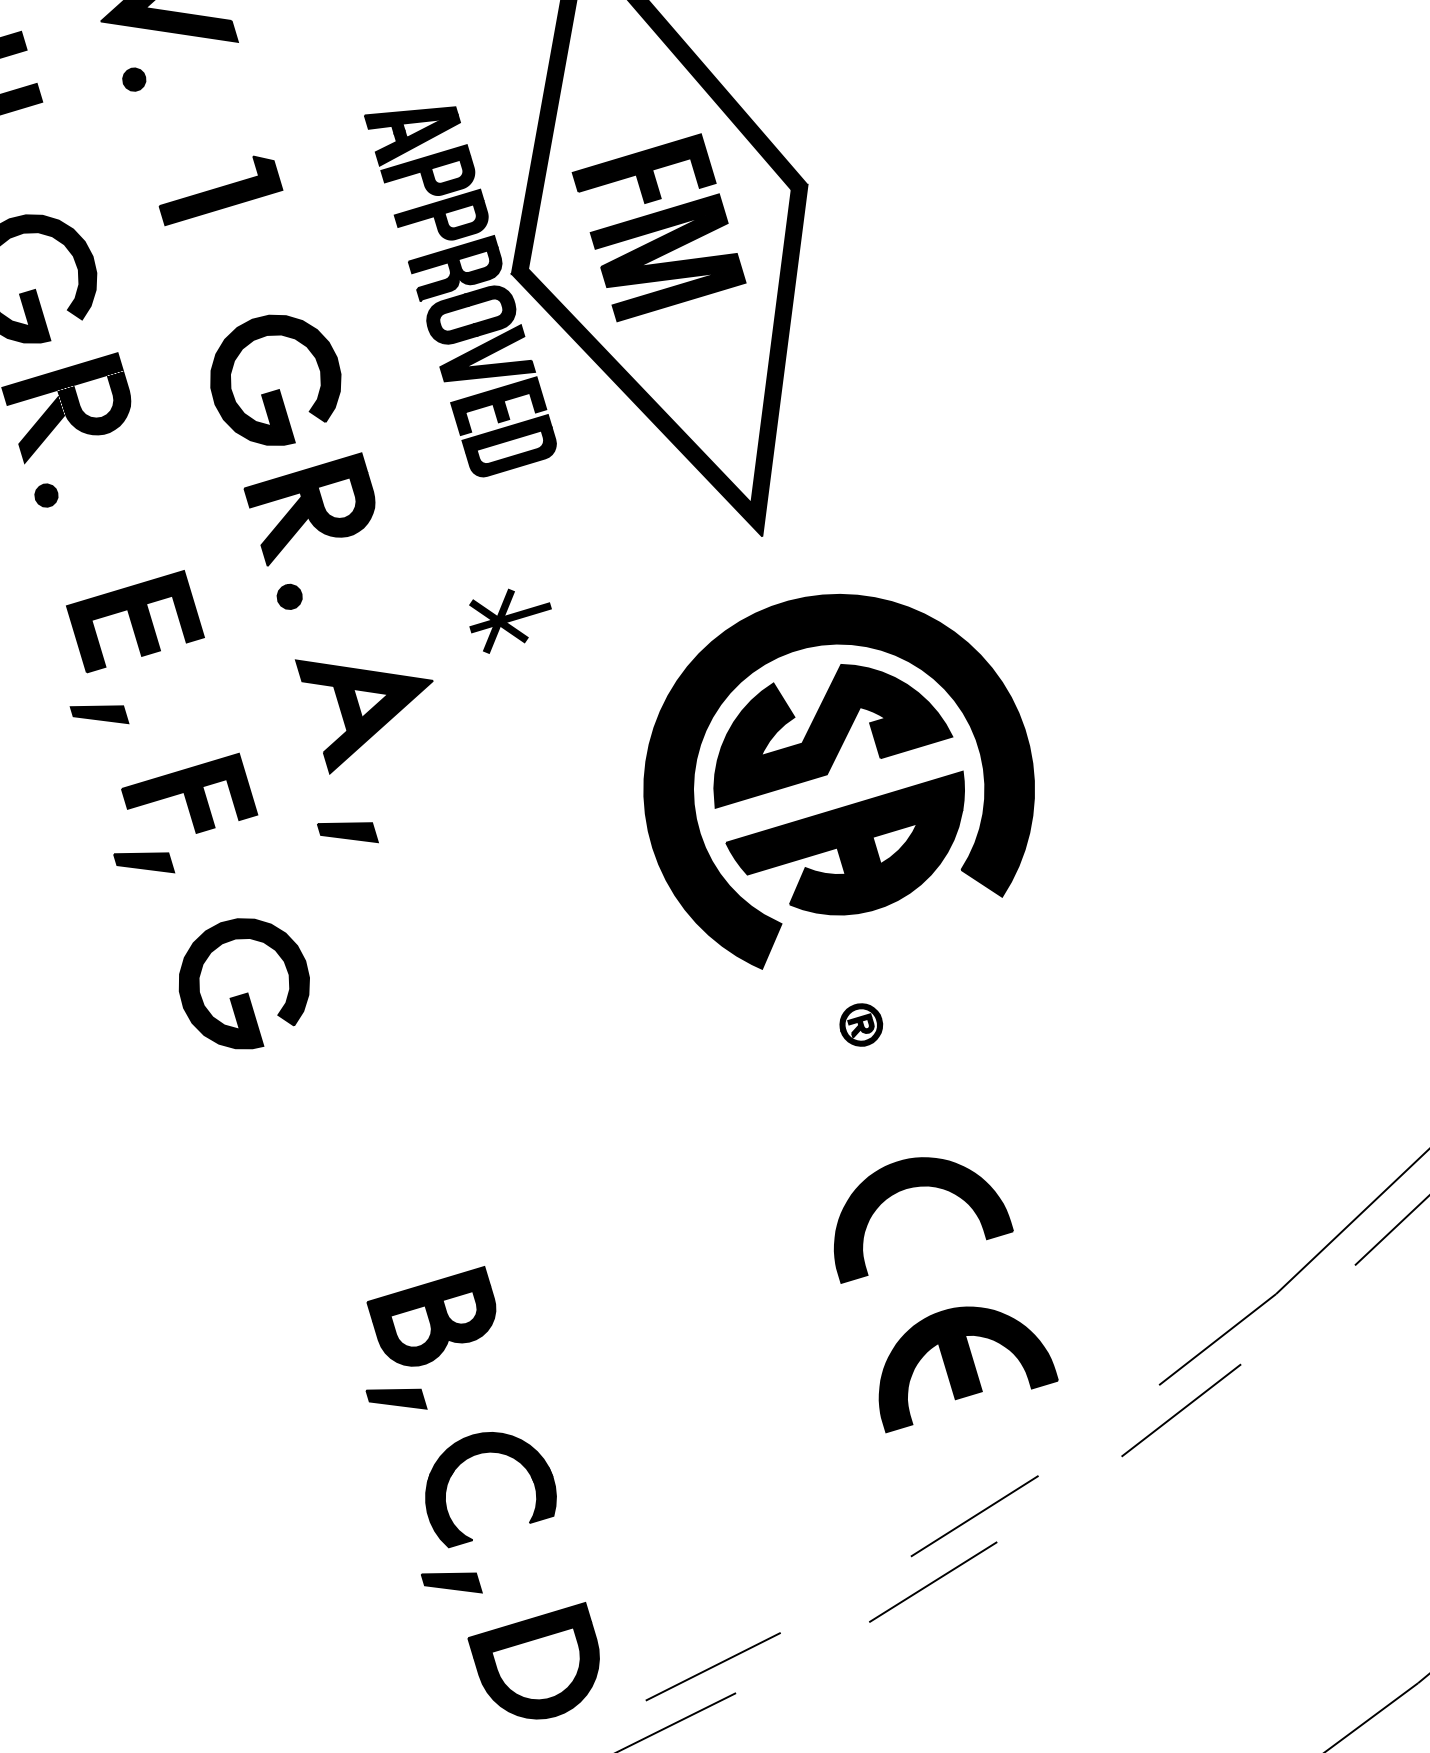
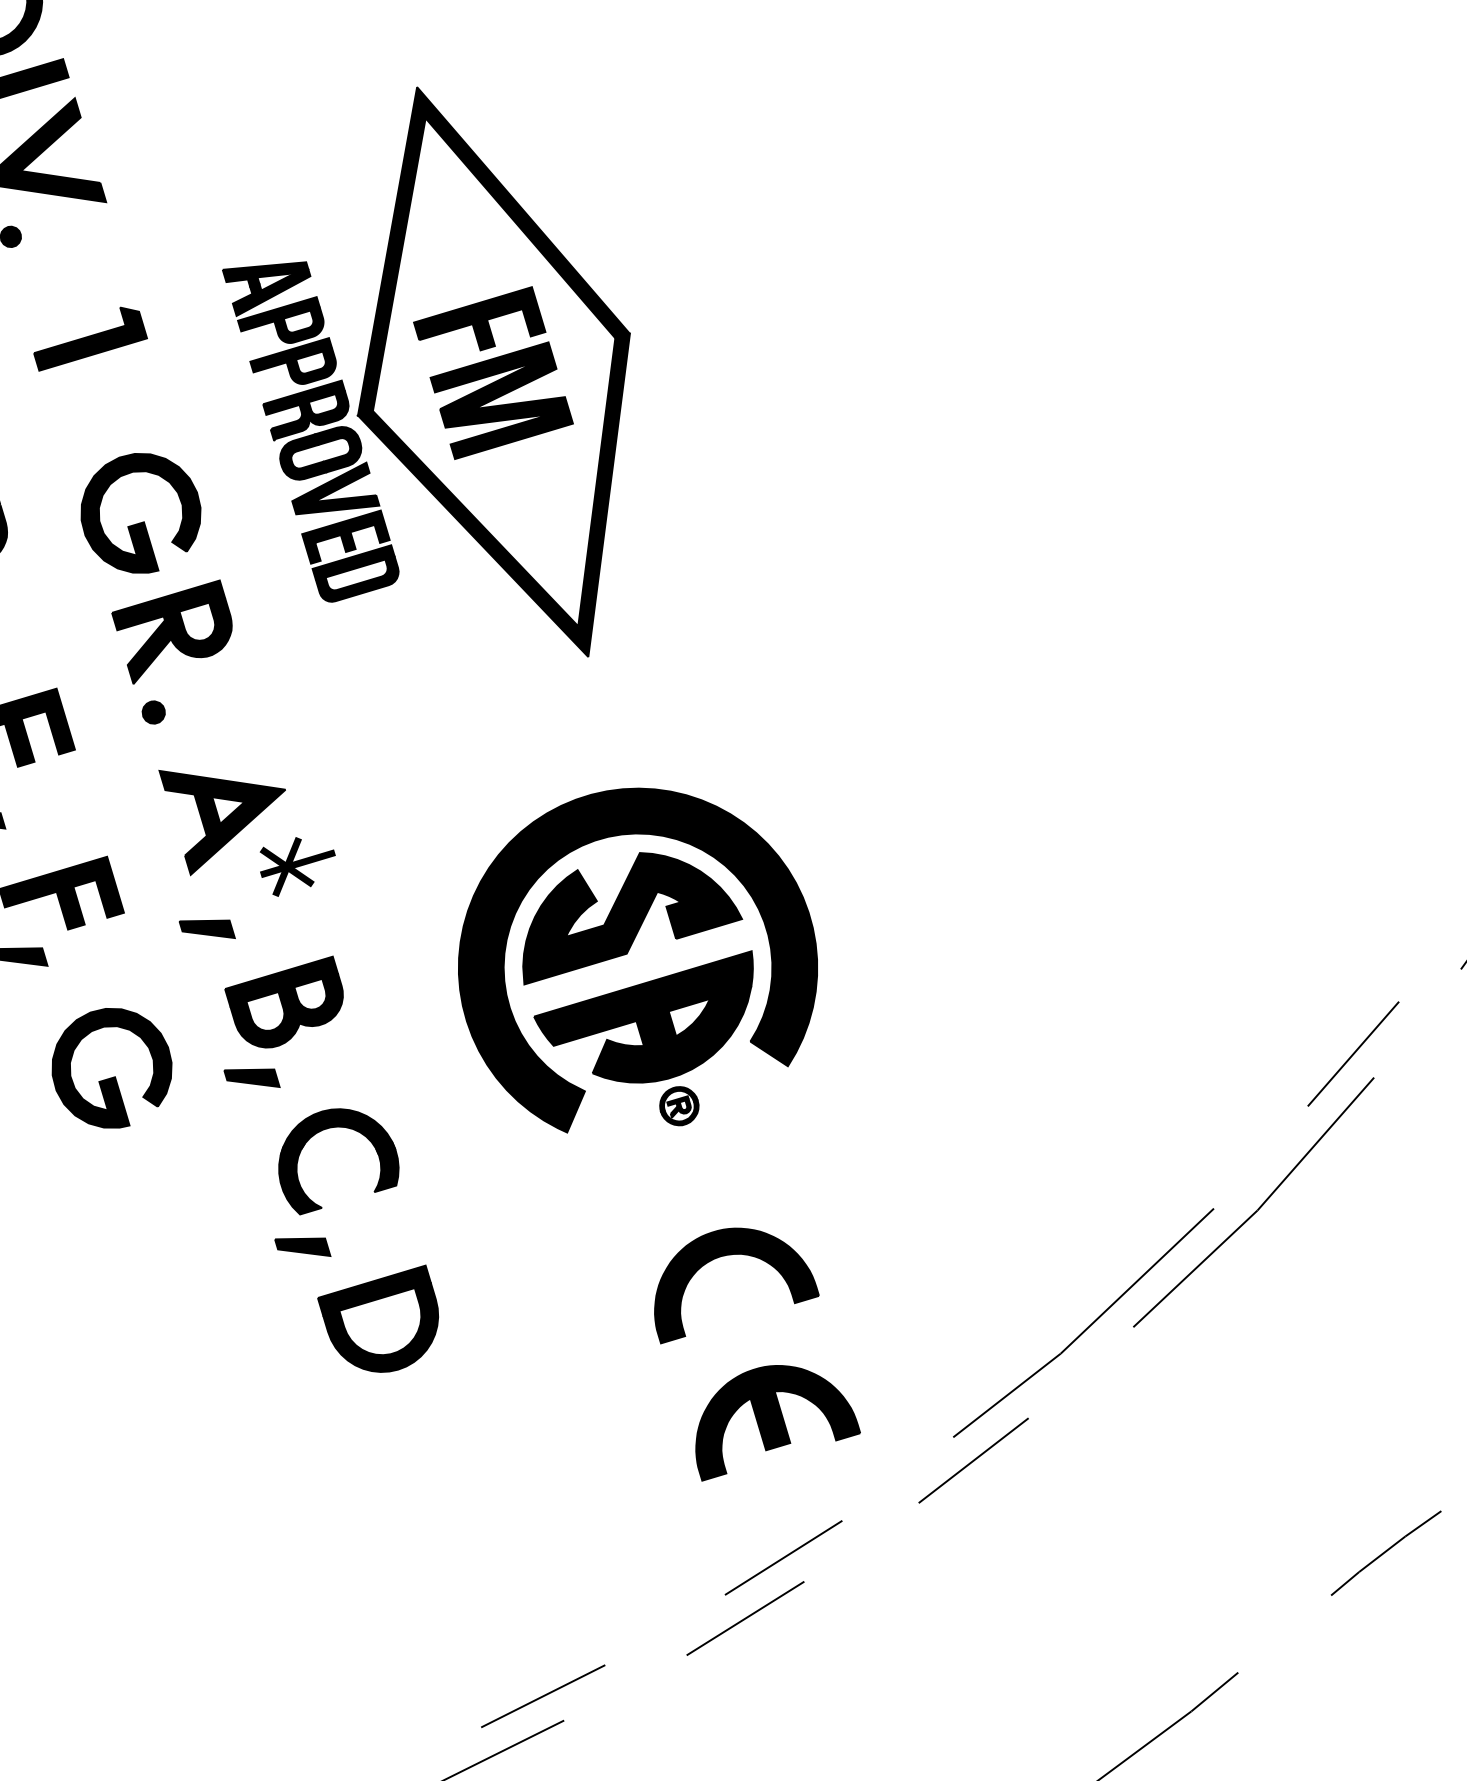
part: (510, 620) -> (297, 866), moved
part: (827, 775) -> (627, 954), moved
part: (453, 1473) -> (304, 1146), moved

